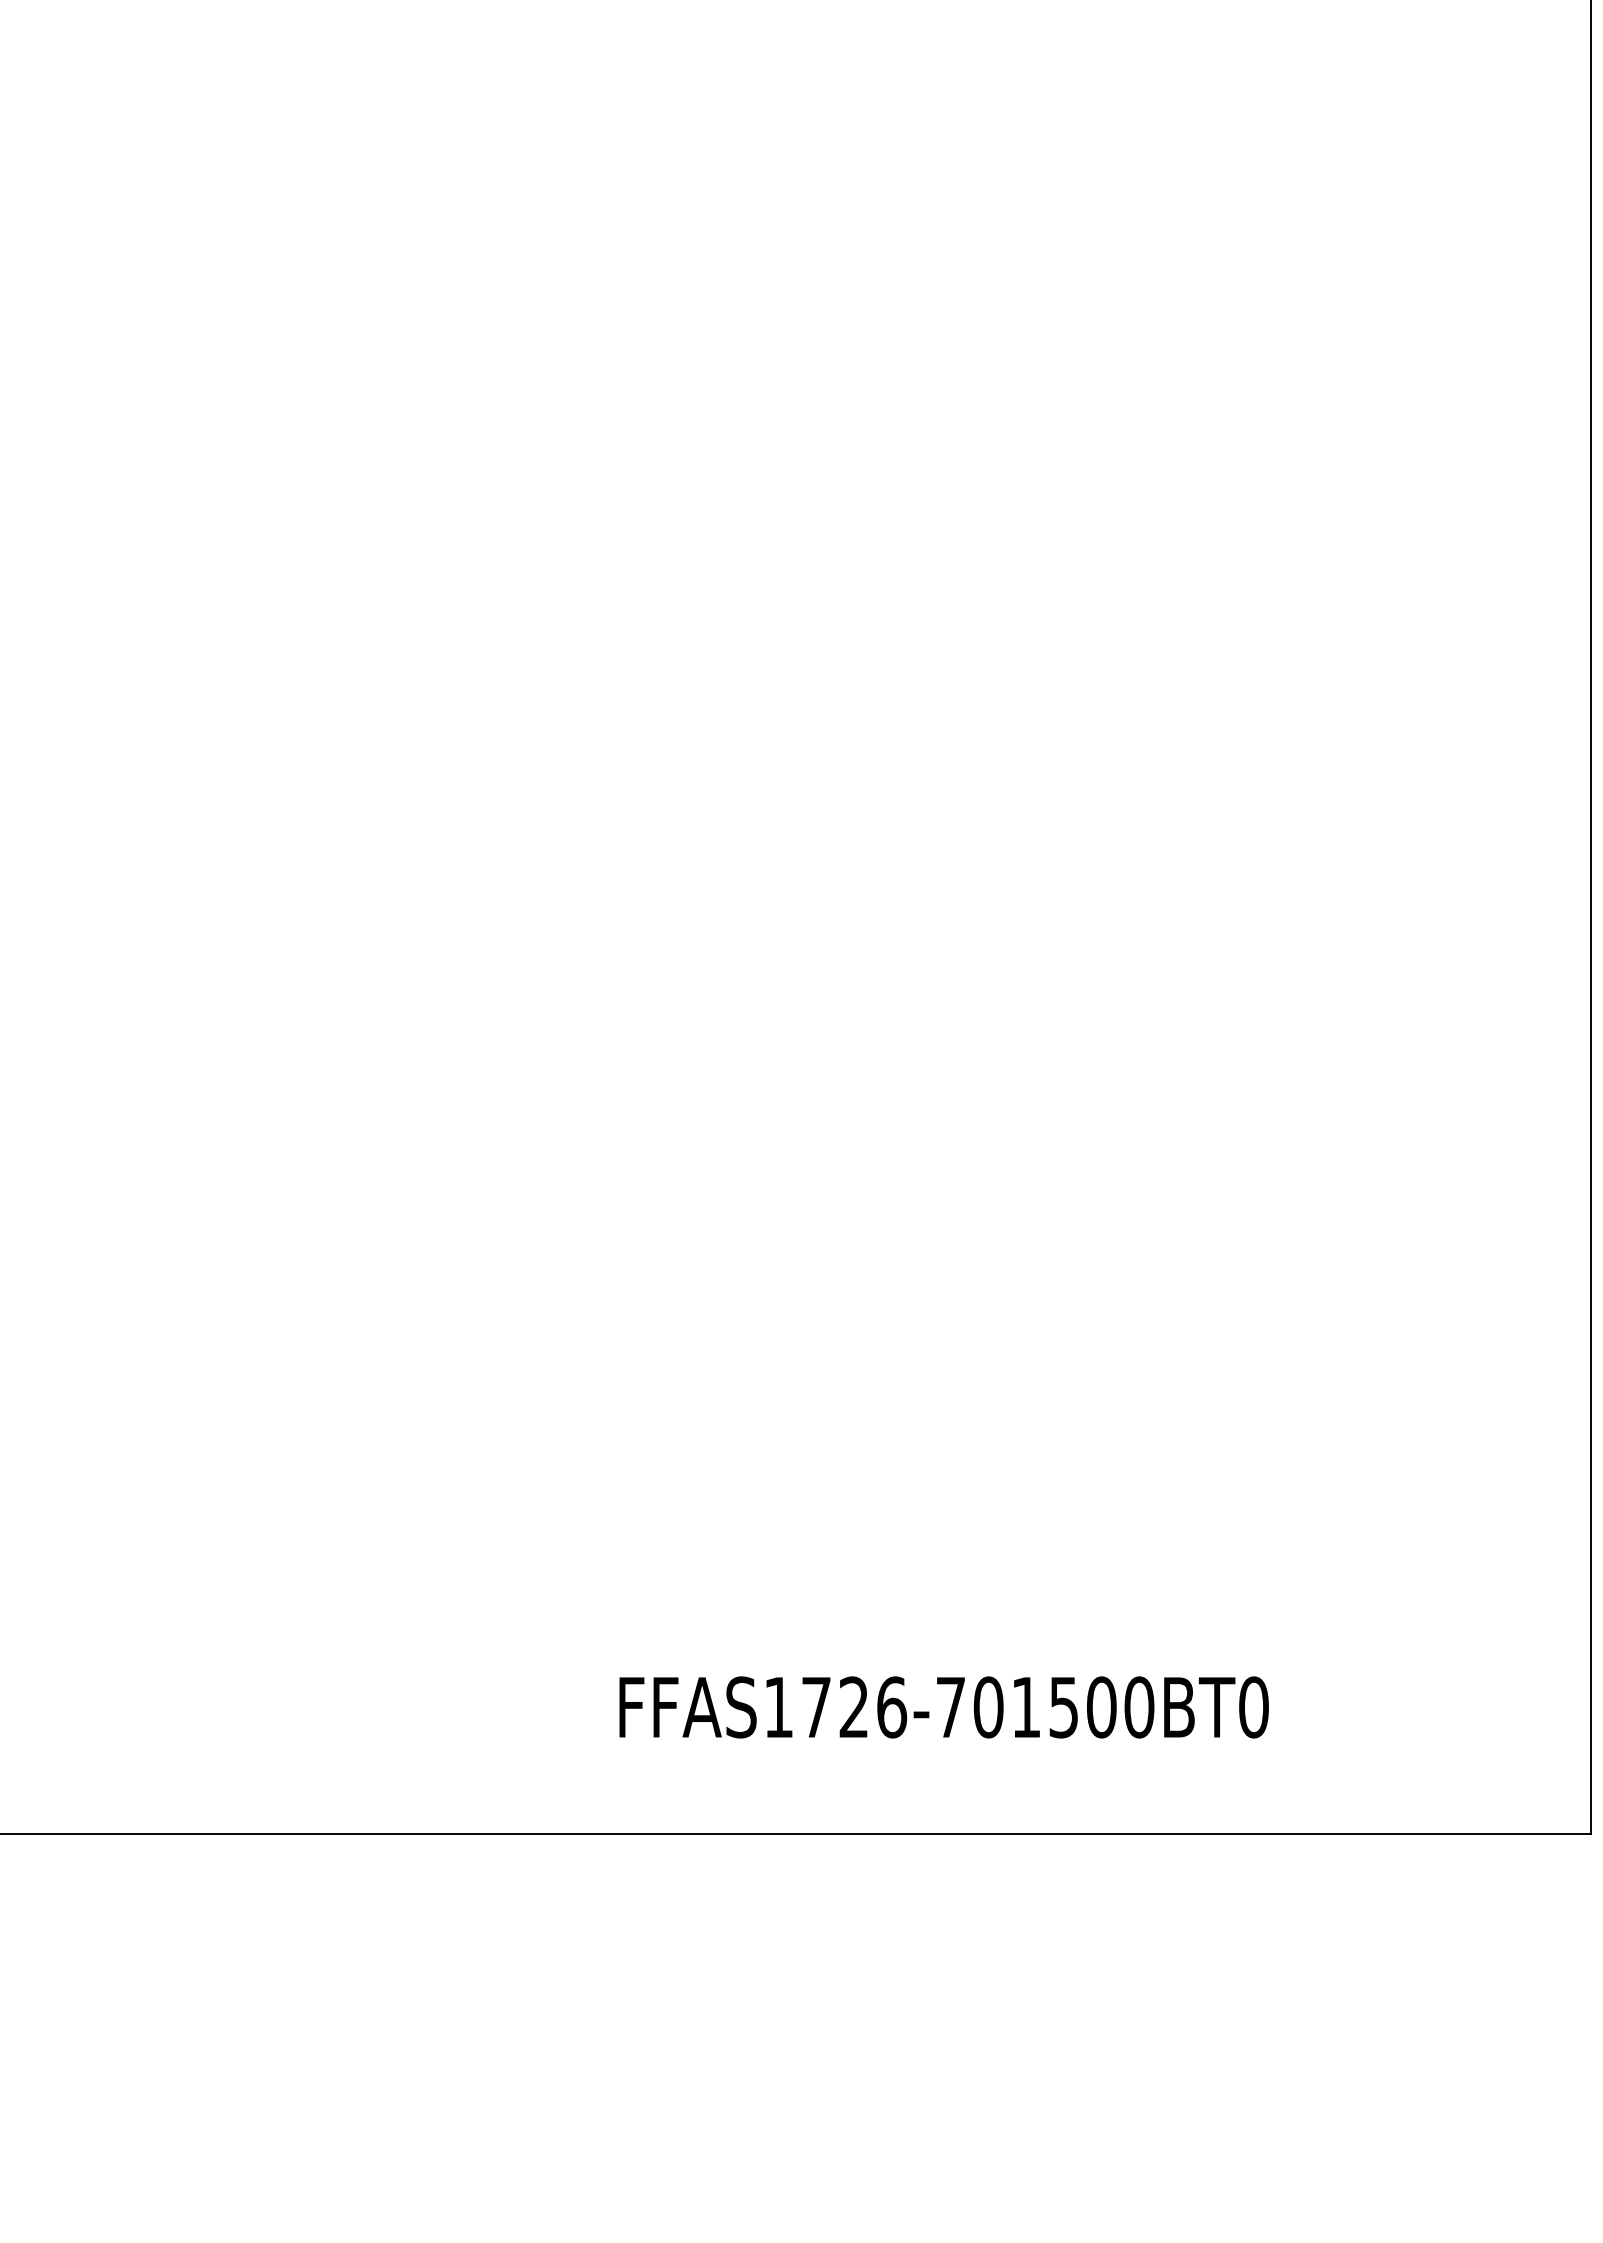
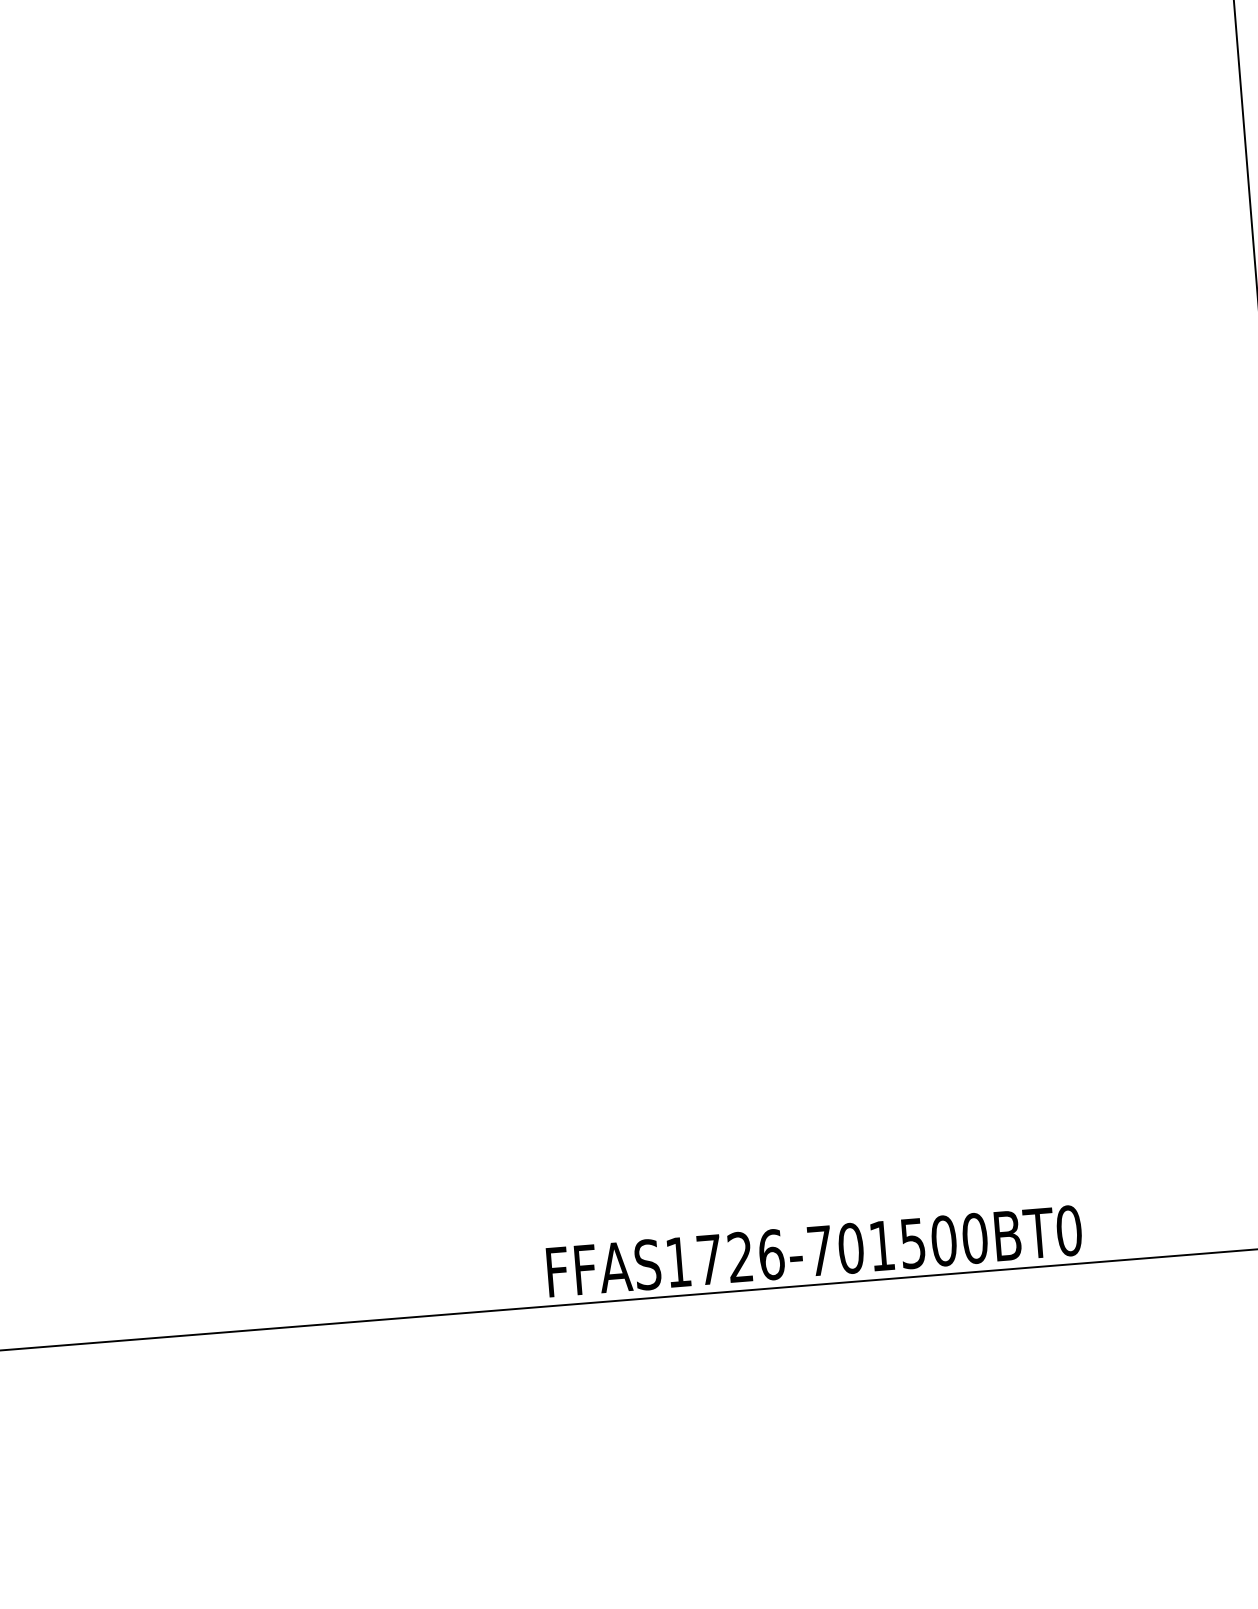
text: (943, 1707) -> (813, 1251), moved

